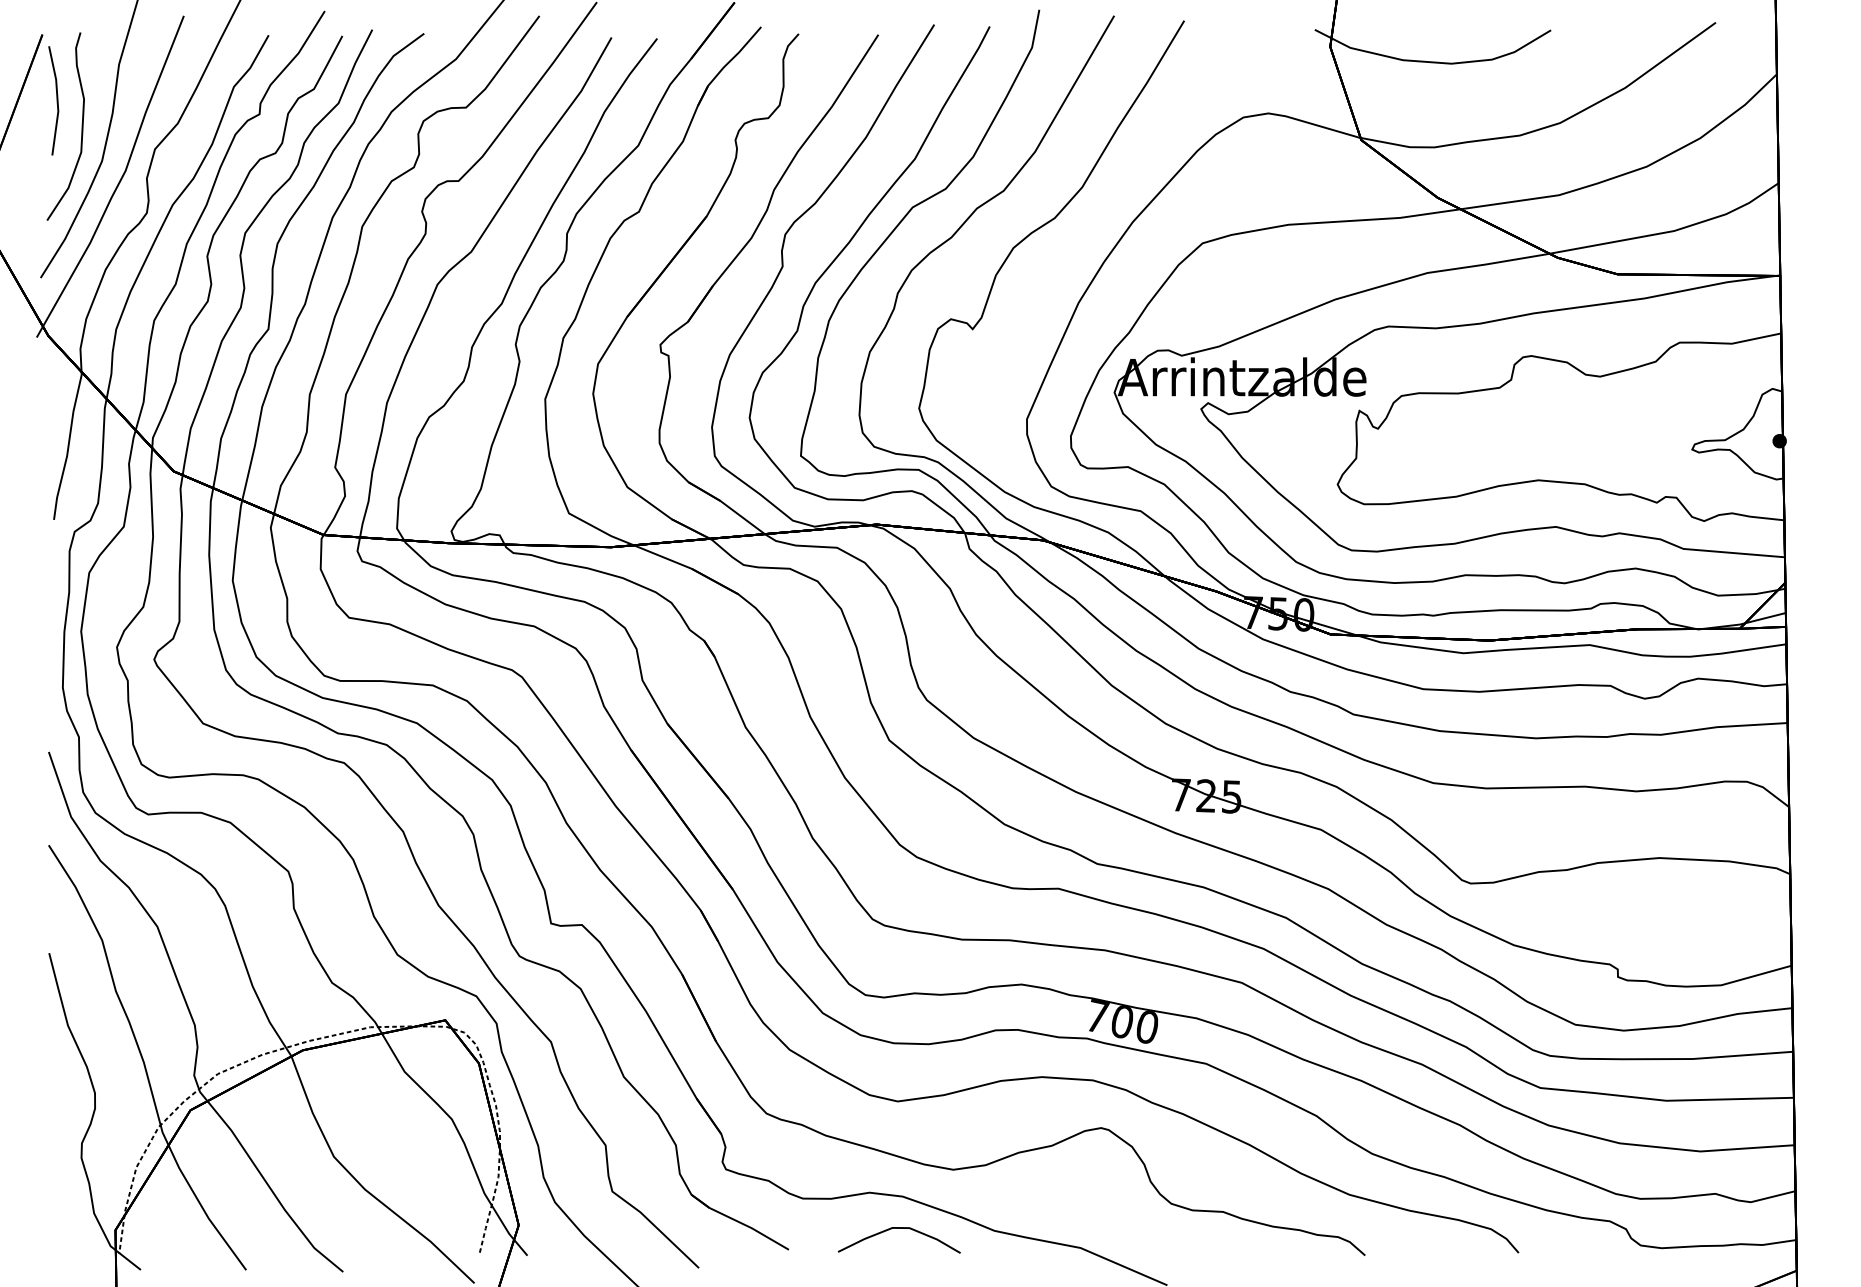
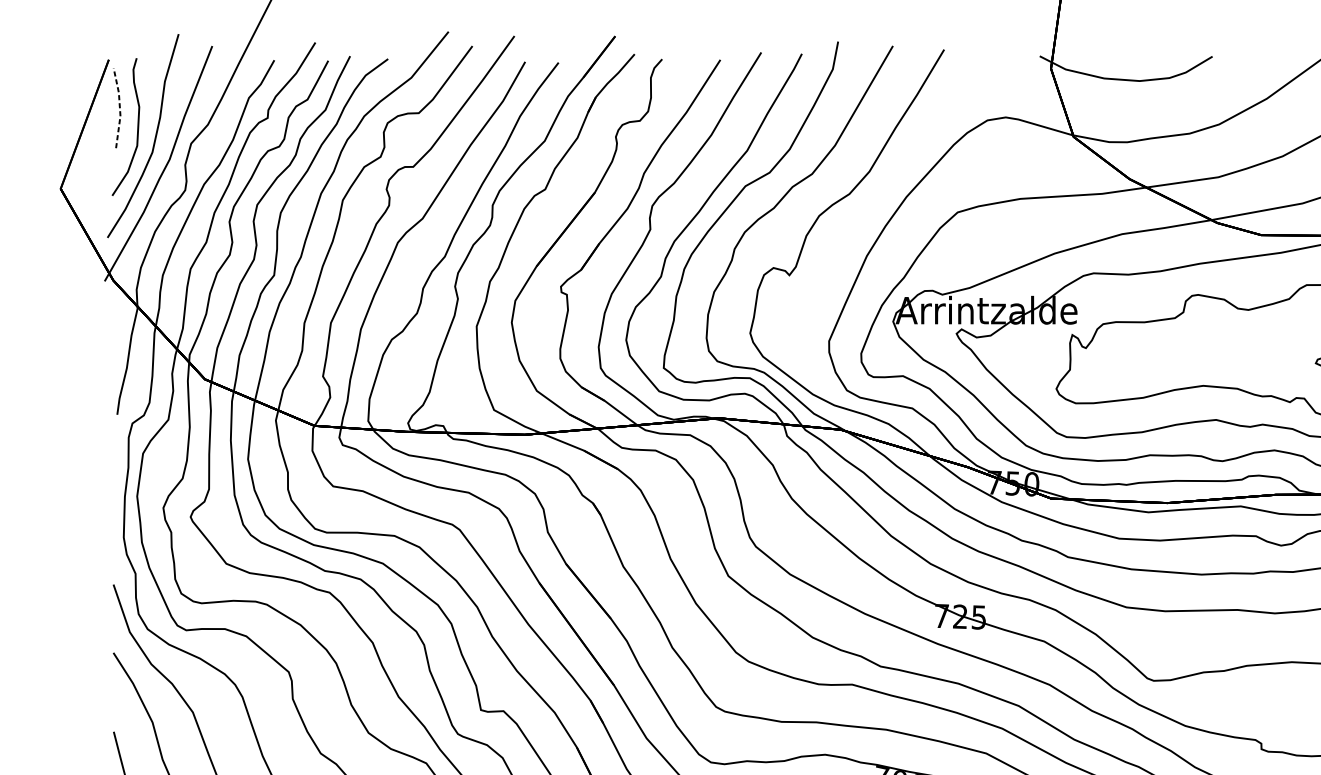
line: (57, 100) -> (119, 107), solid -> dashed

